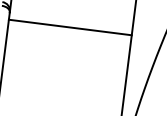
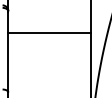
line: (70, 27) -> (49, 33), moved

